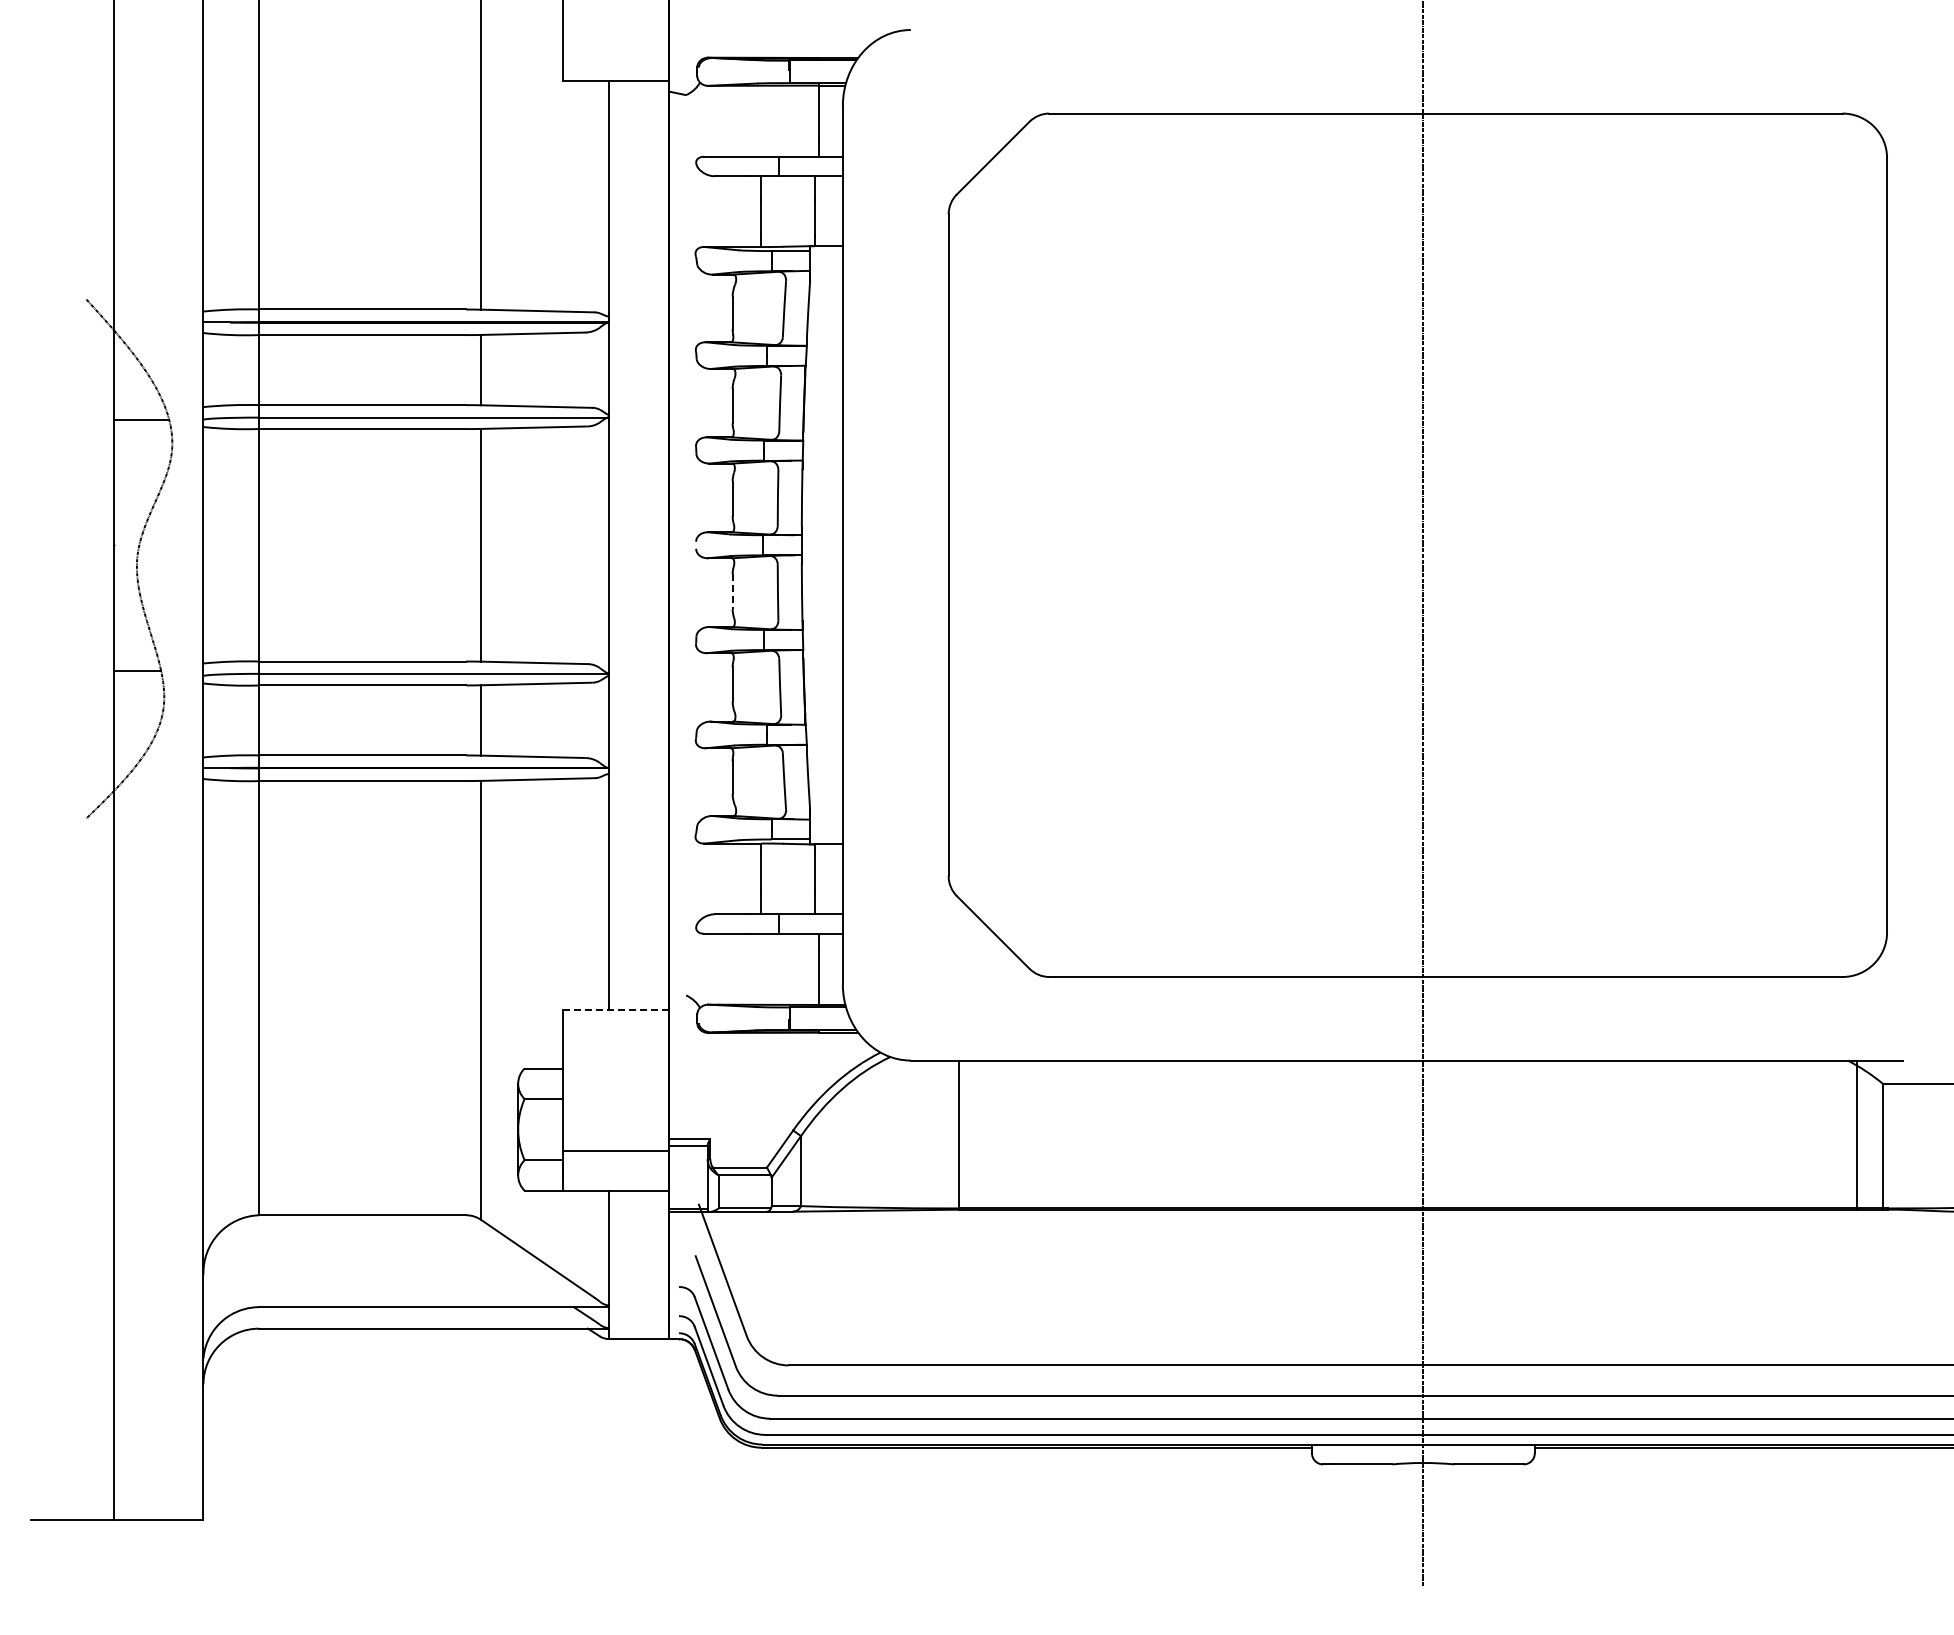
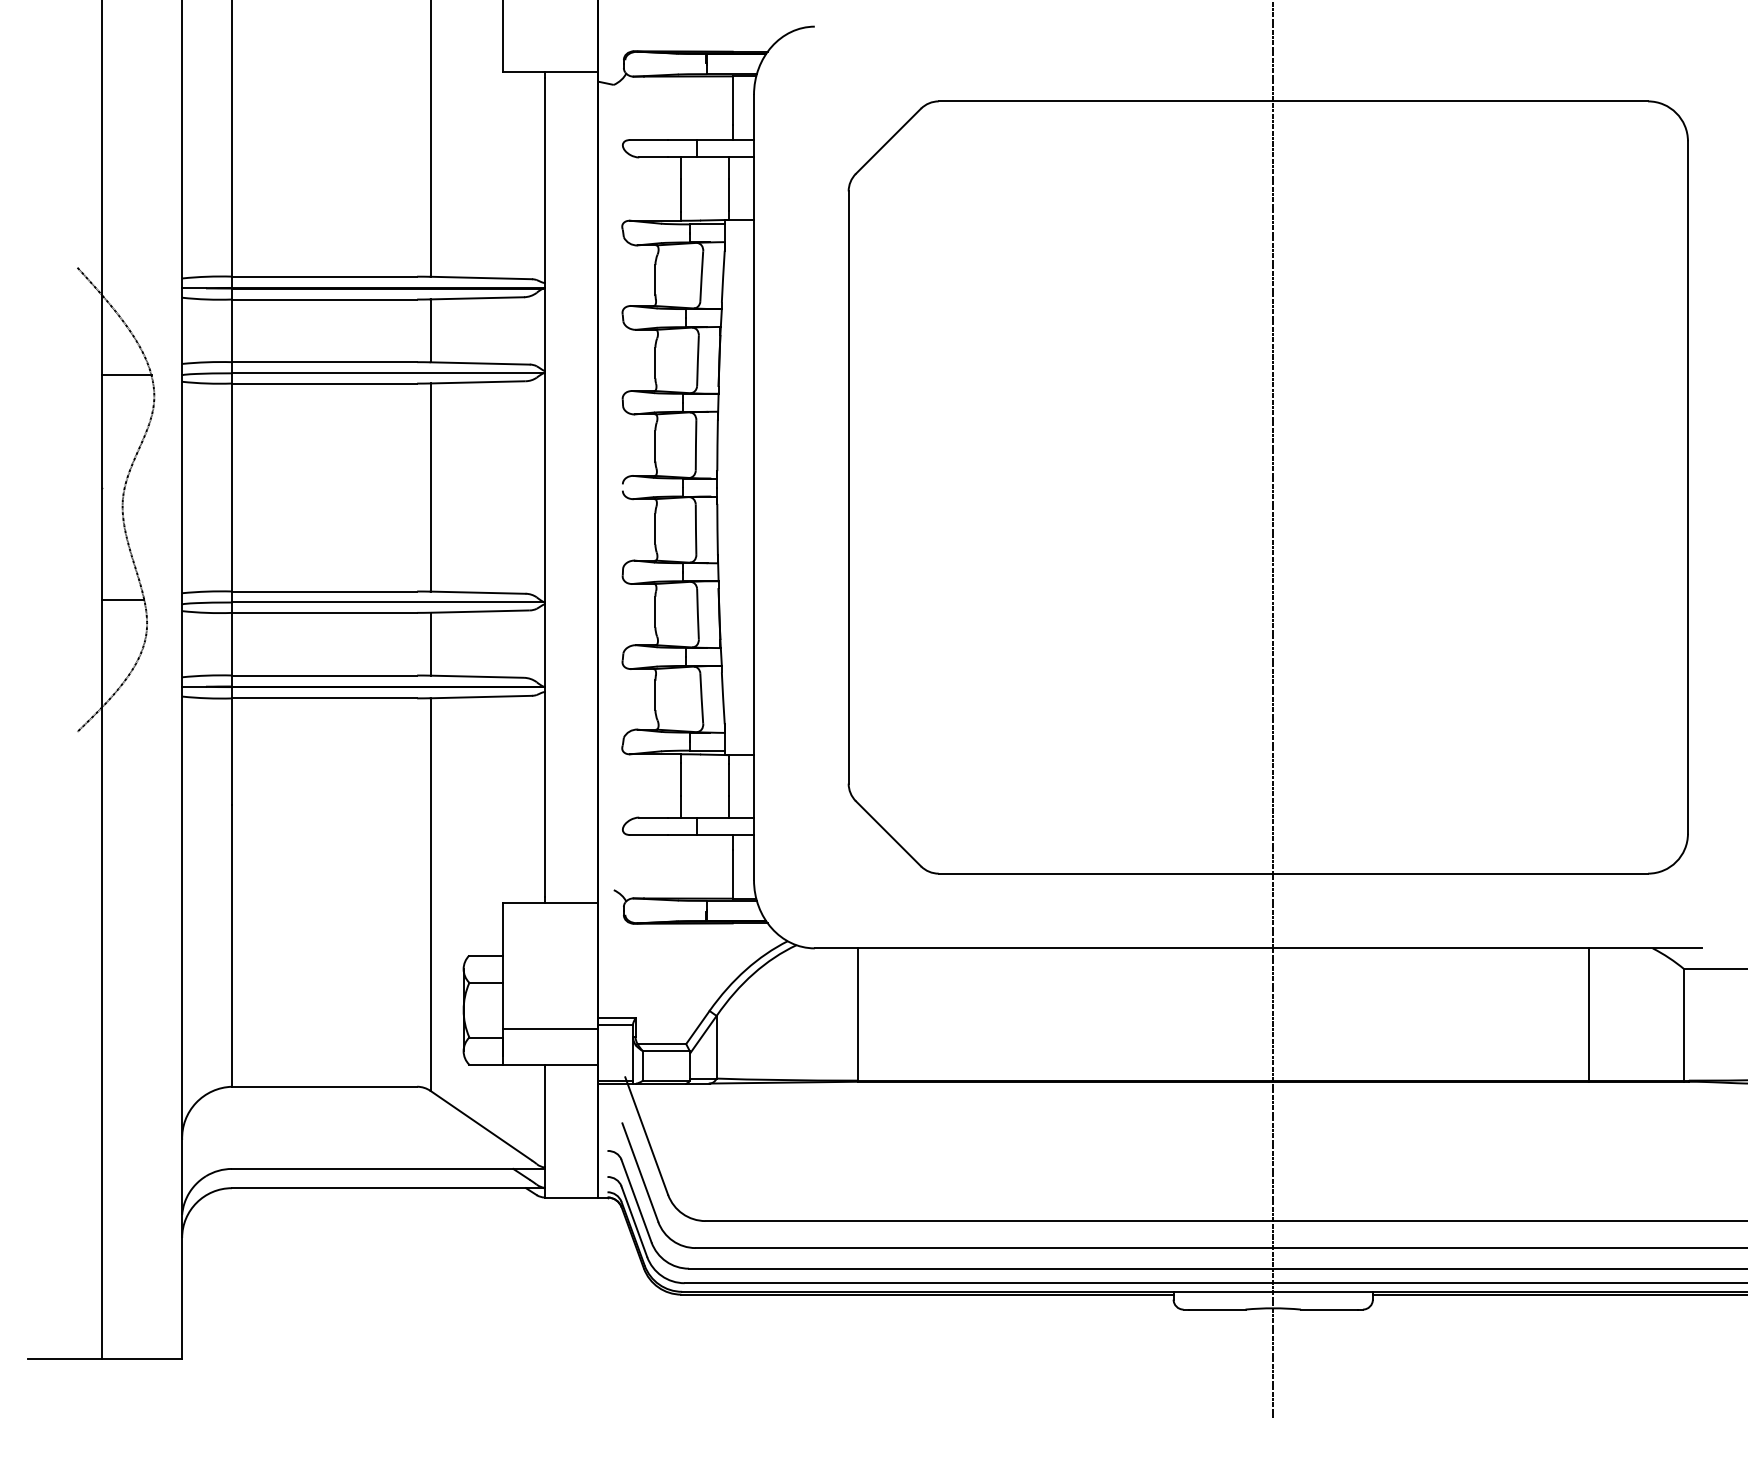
line: (732, 592) -> (655, 529), dashed -> solid
line: (615, 1009) -> (550, 902), dashed -> solid
line: (1856, 1134) -> (1589, 1014), moved

